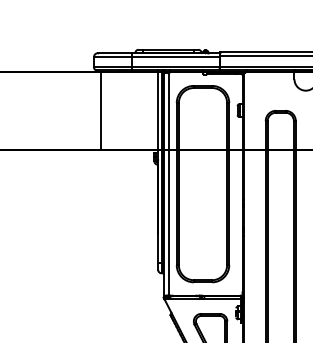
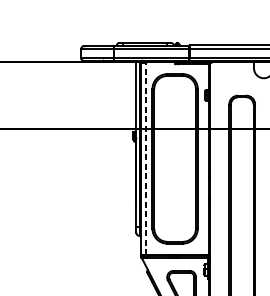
line: (100, 110) -> (86, 95), removed
line: (169, 184) -> (146, 159), solid -> dashed

